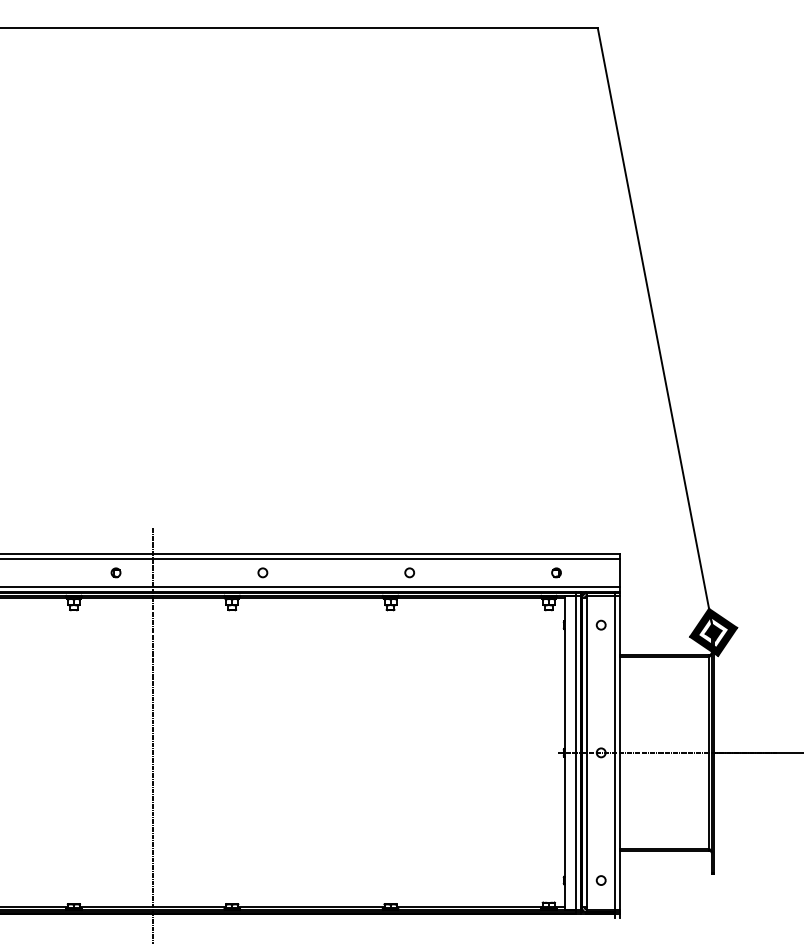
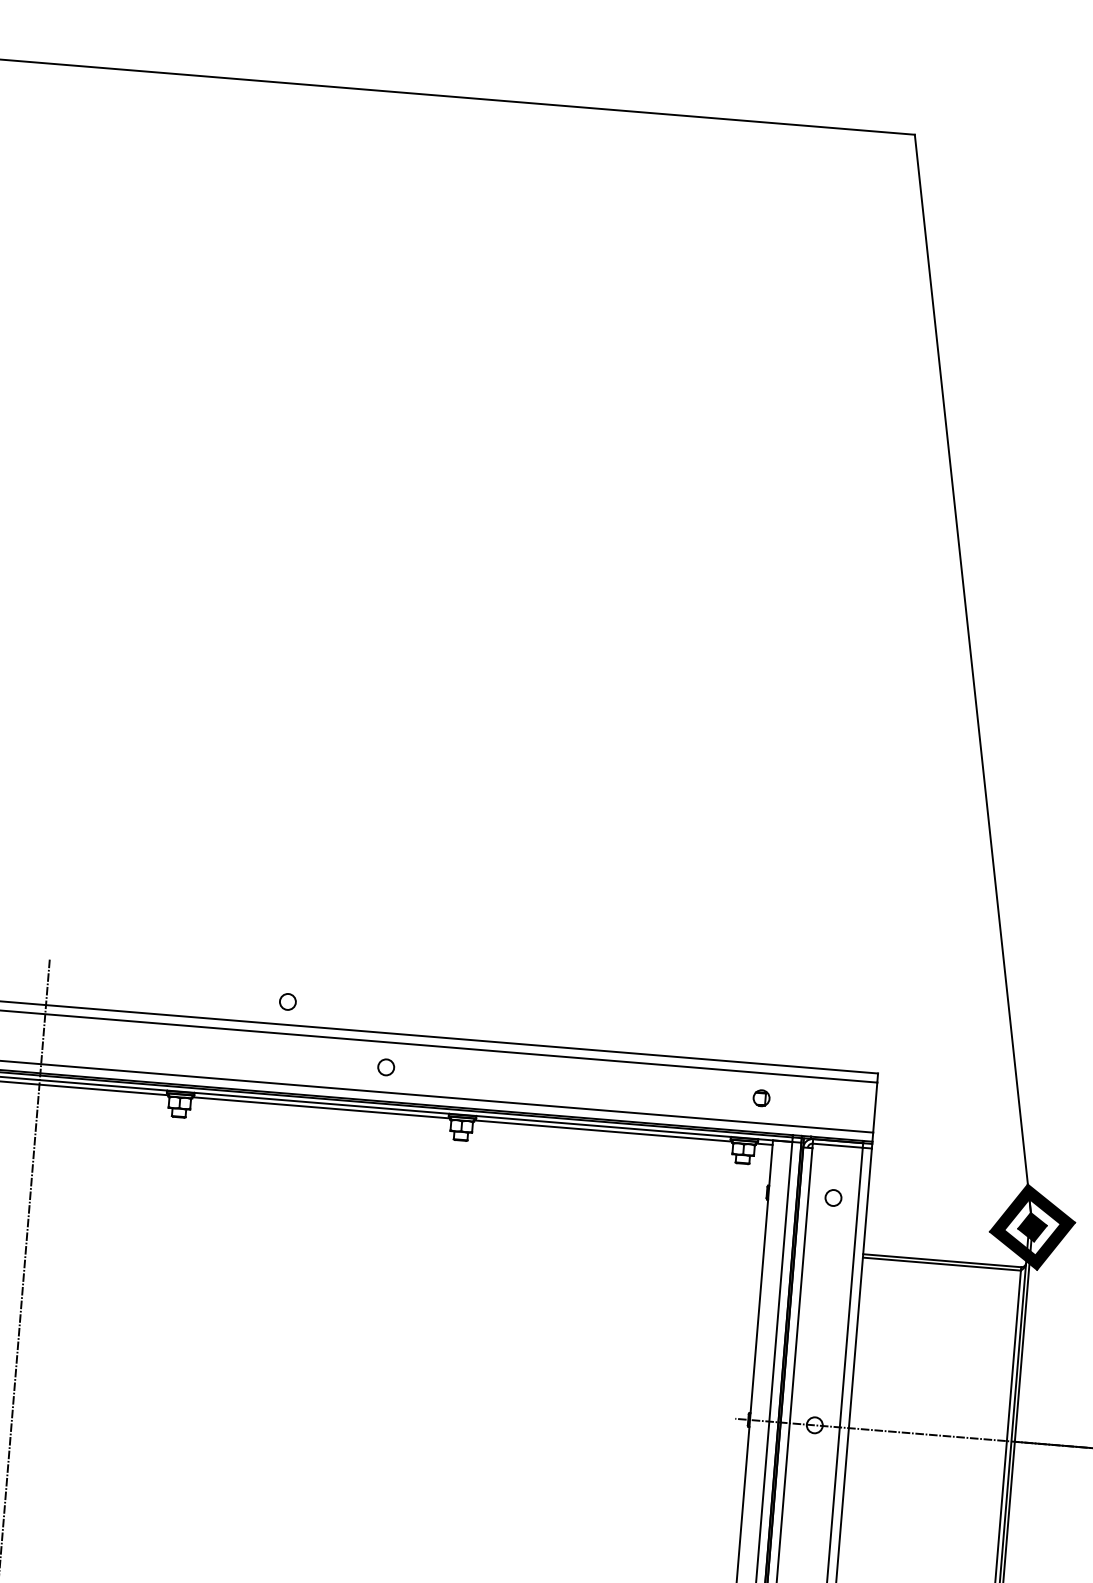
circle: (262, 572) -> (287, 1001), moved
circle: (409, 572) -> (385, 1066), moved

